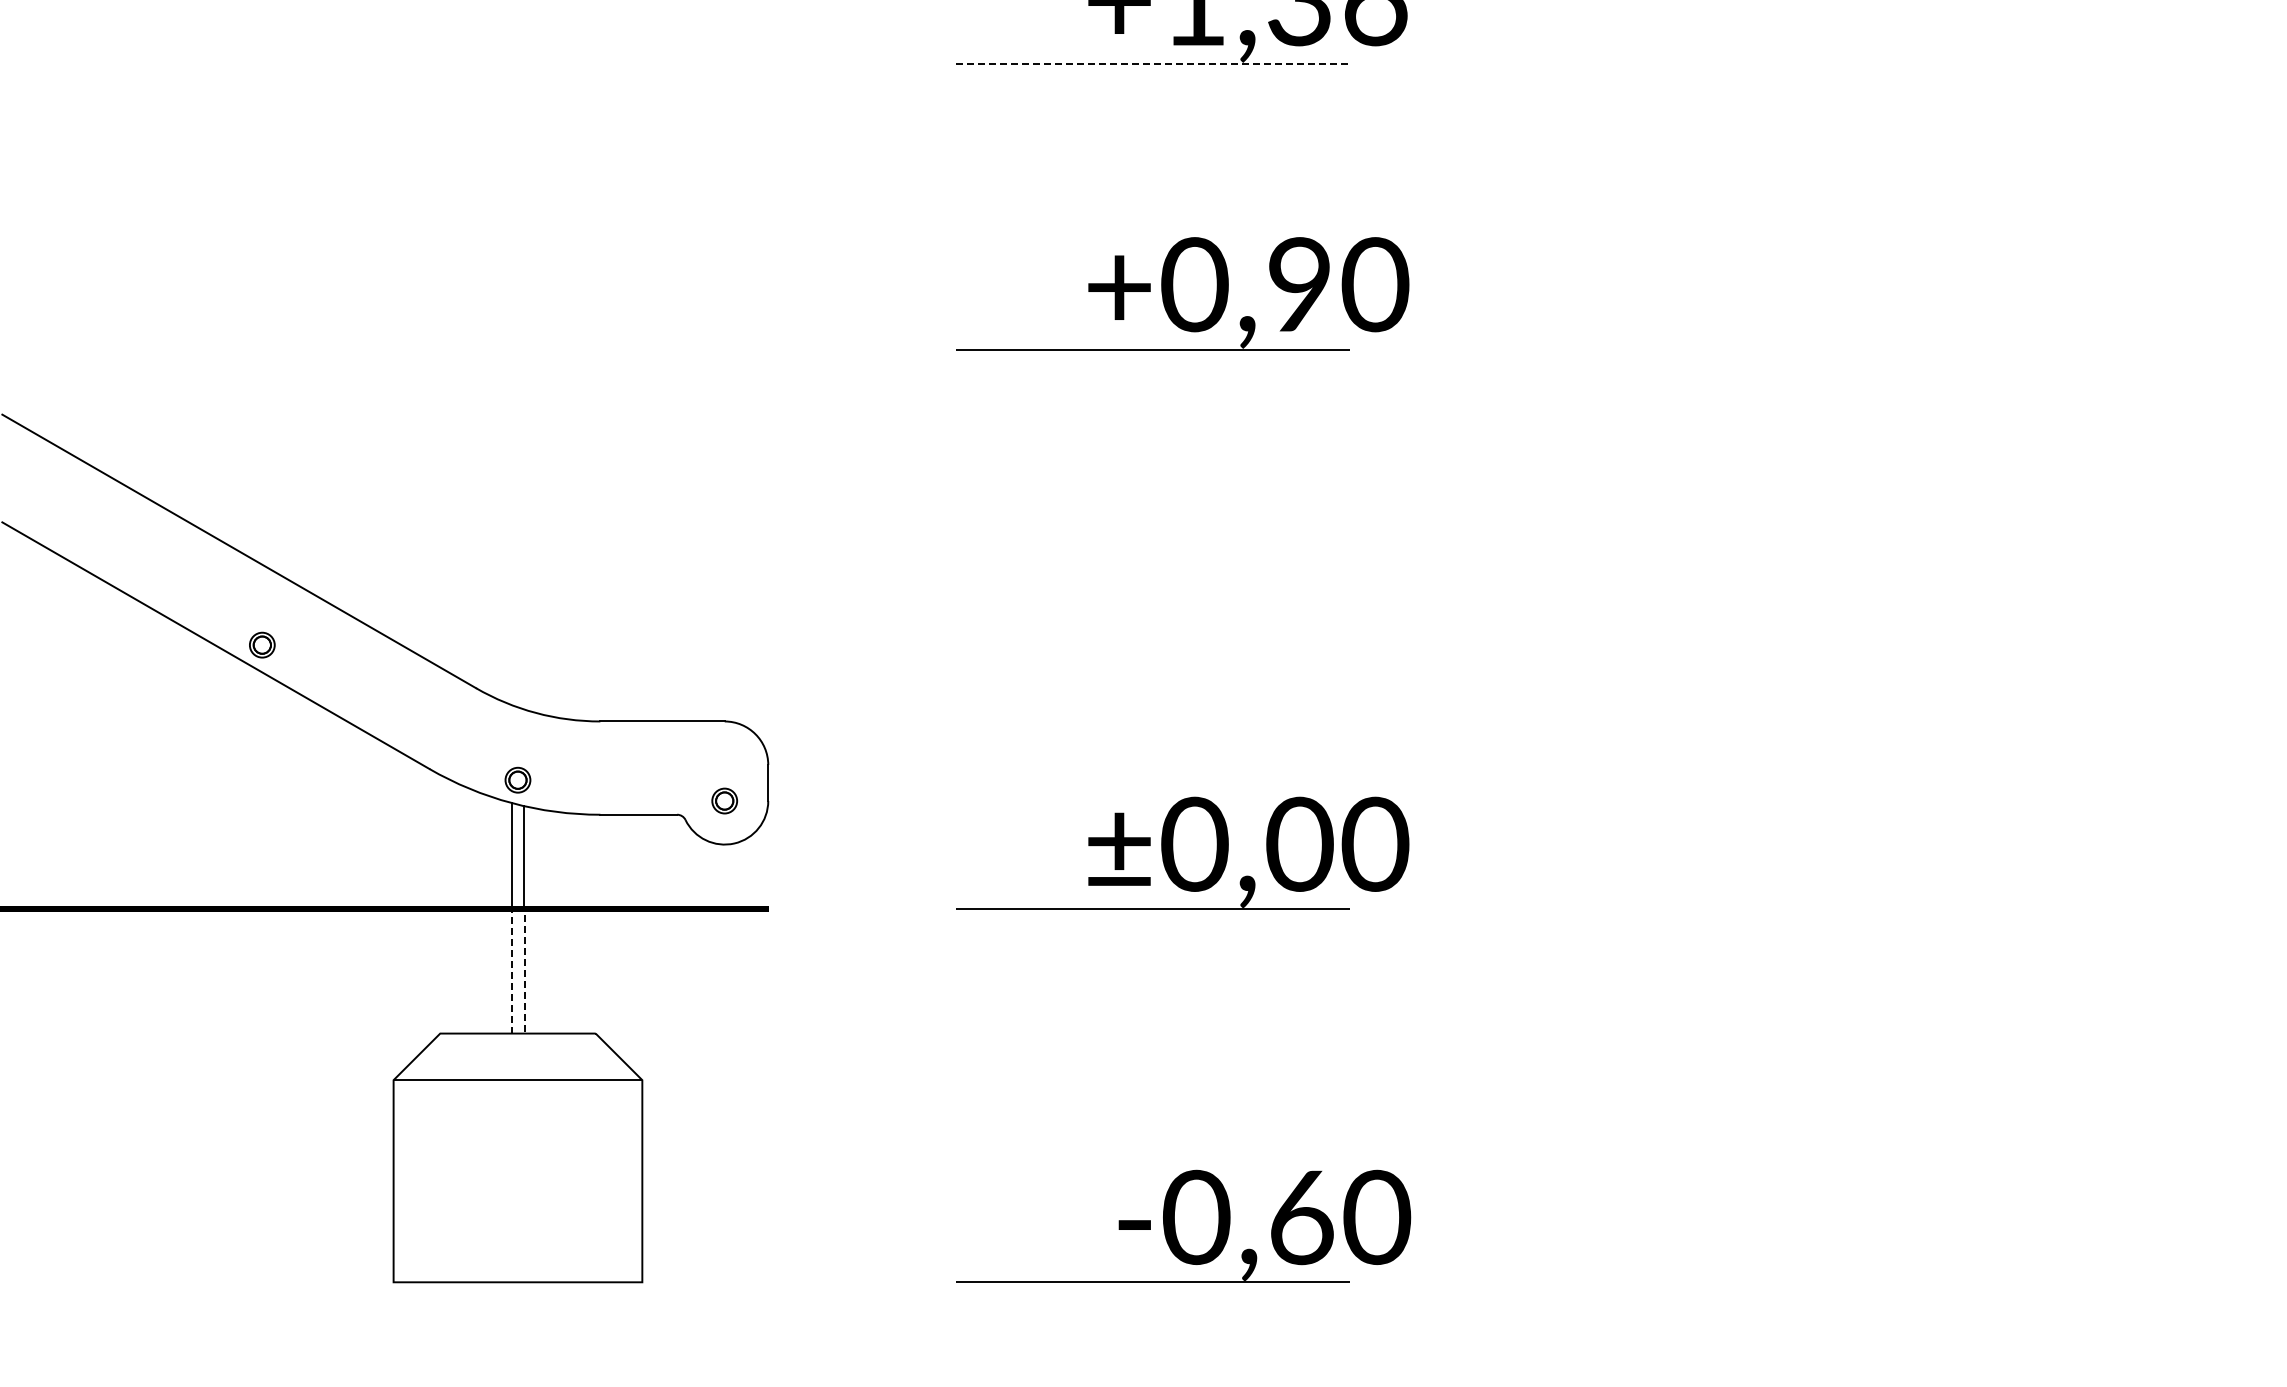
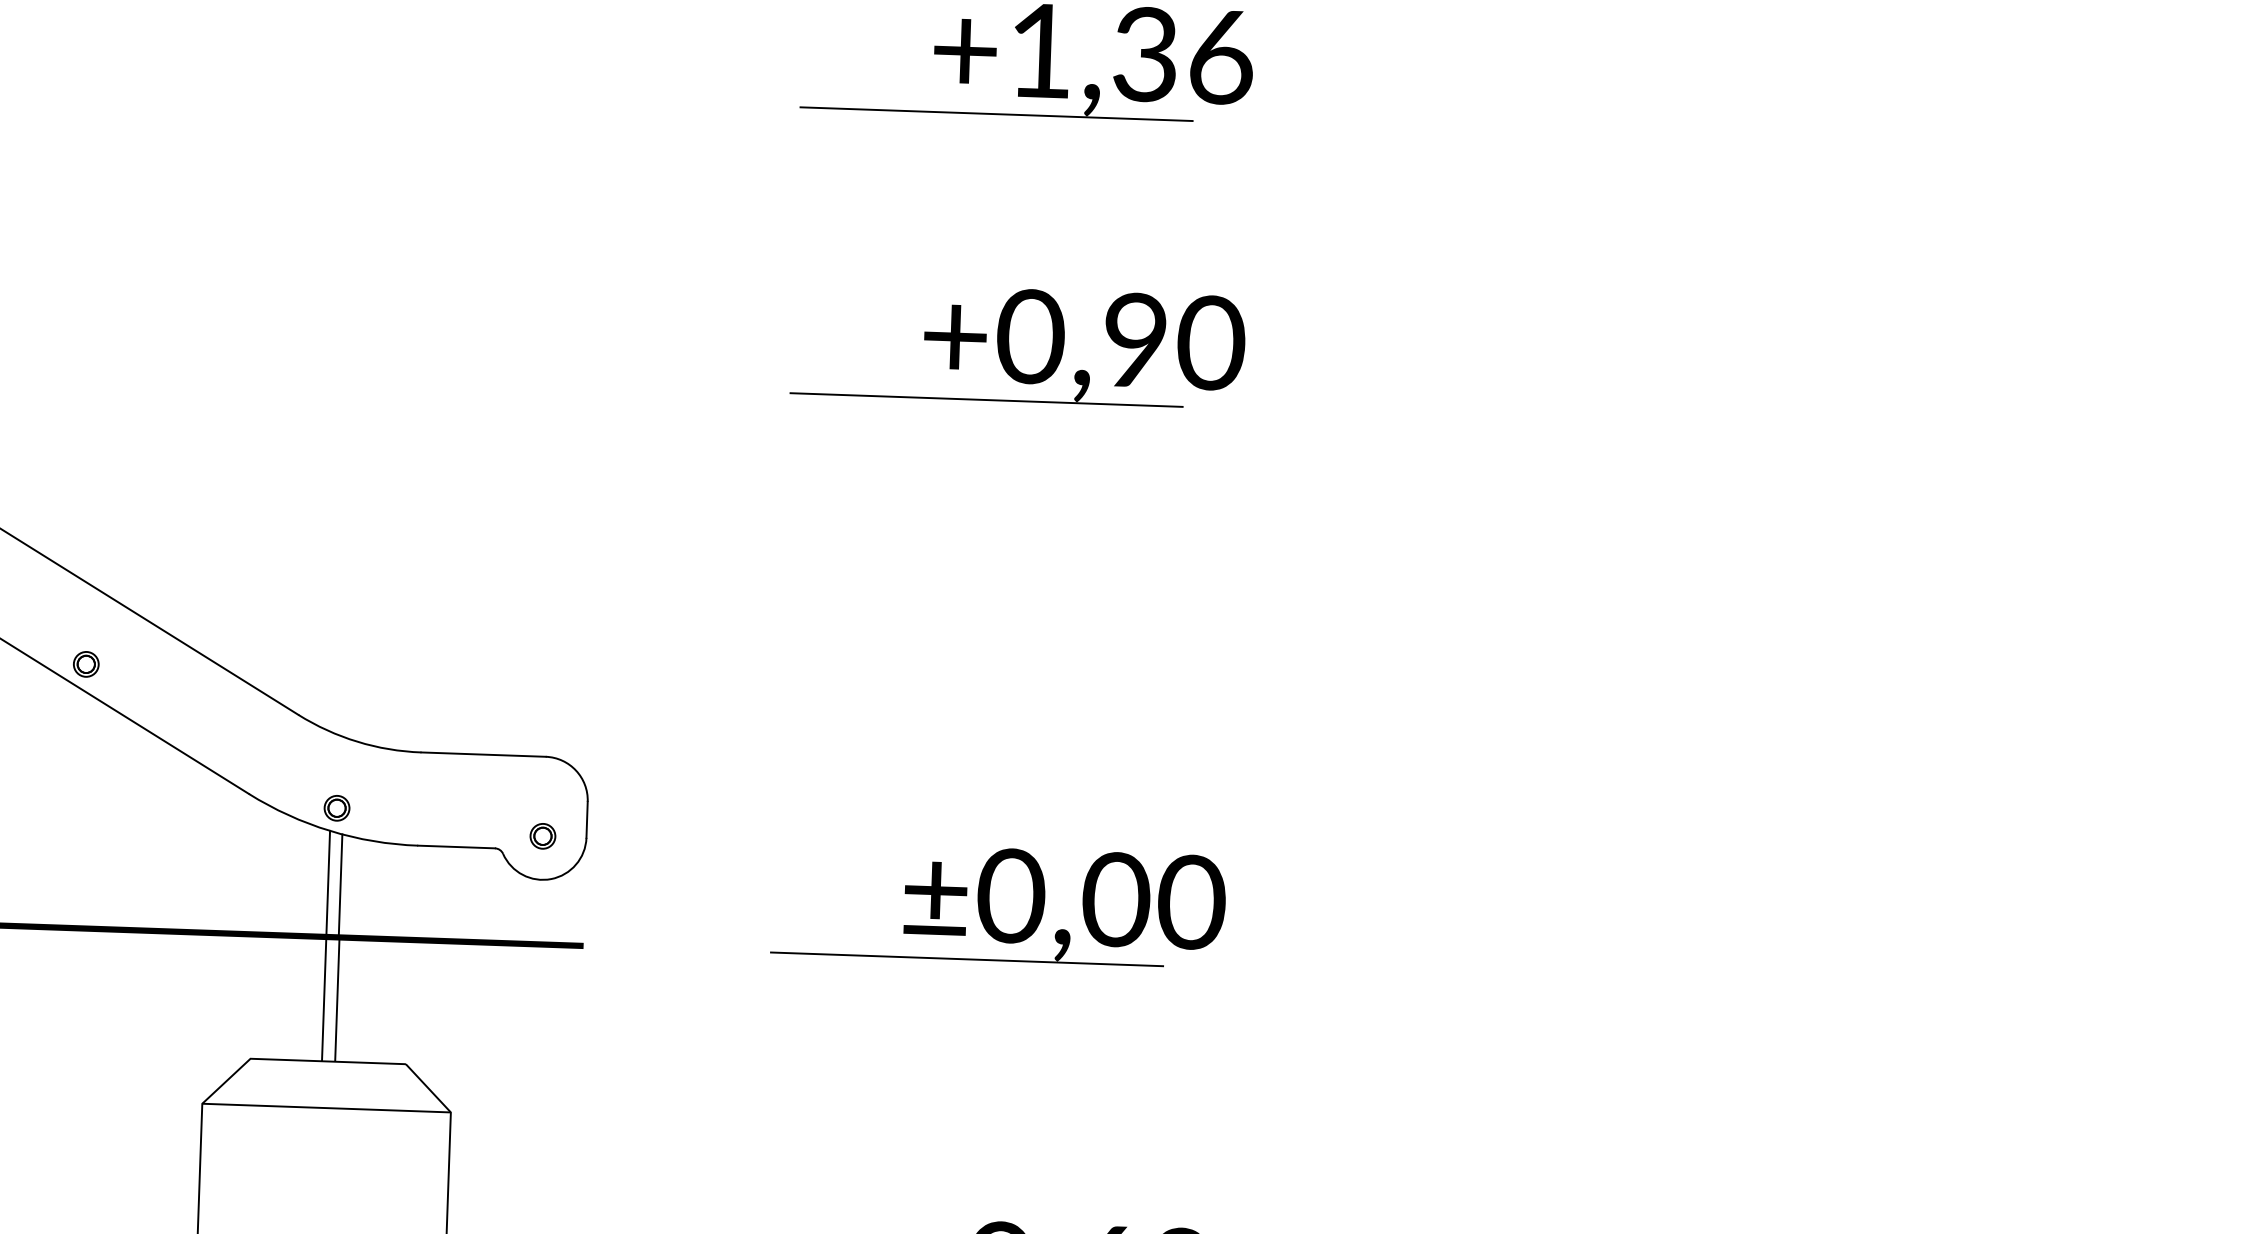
line: (1153, 63) -> (997, 114), dashed -> solid
line: (518, 909) -> (333, 937), dashed -> solid

